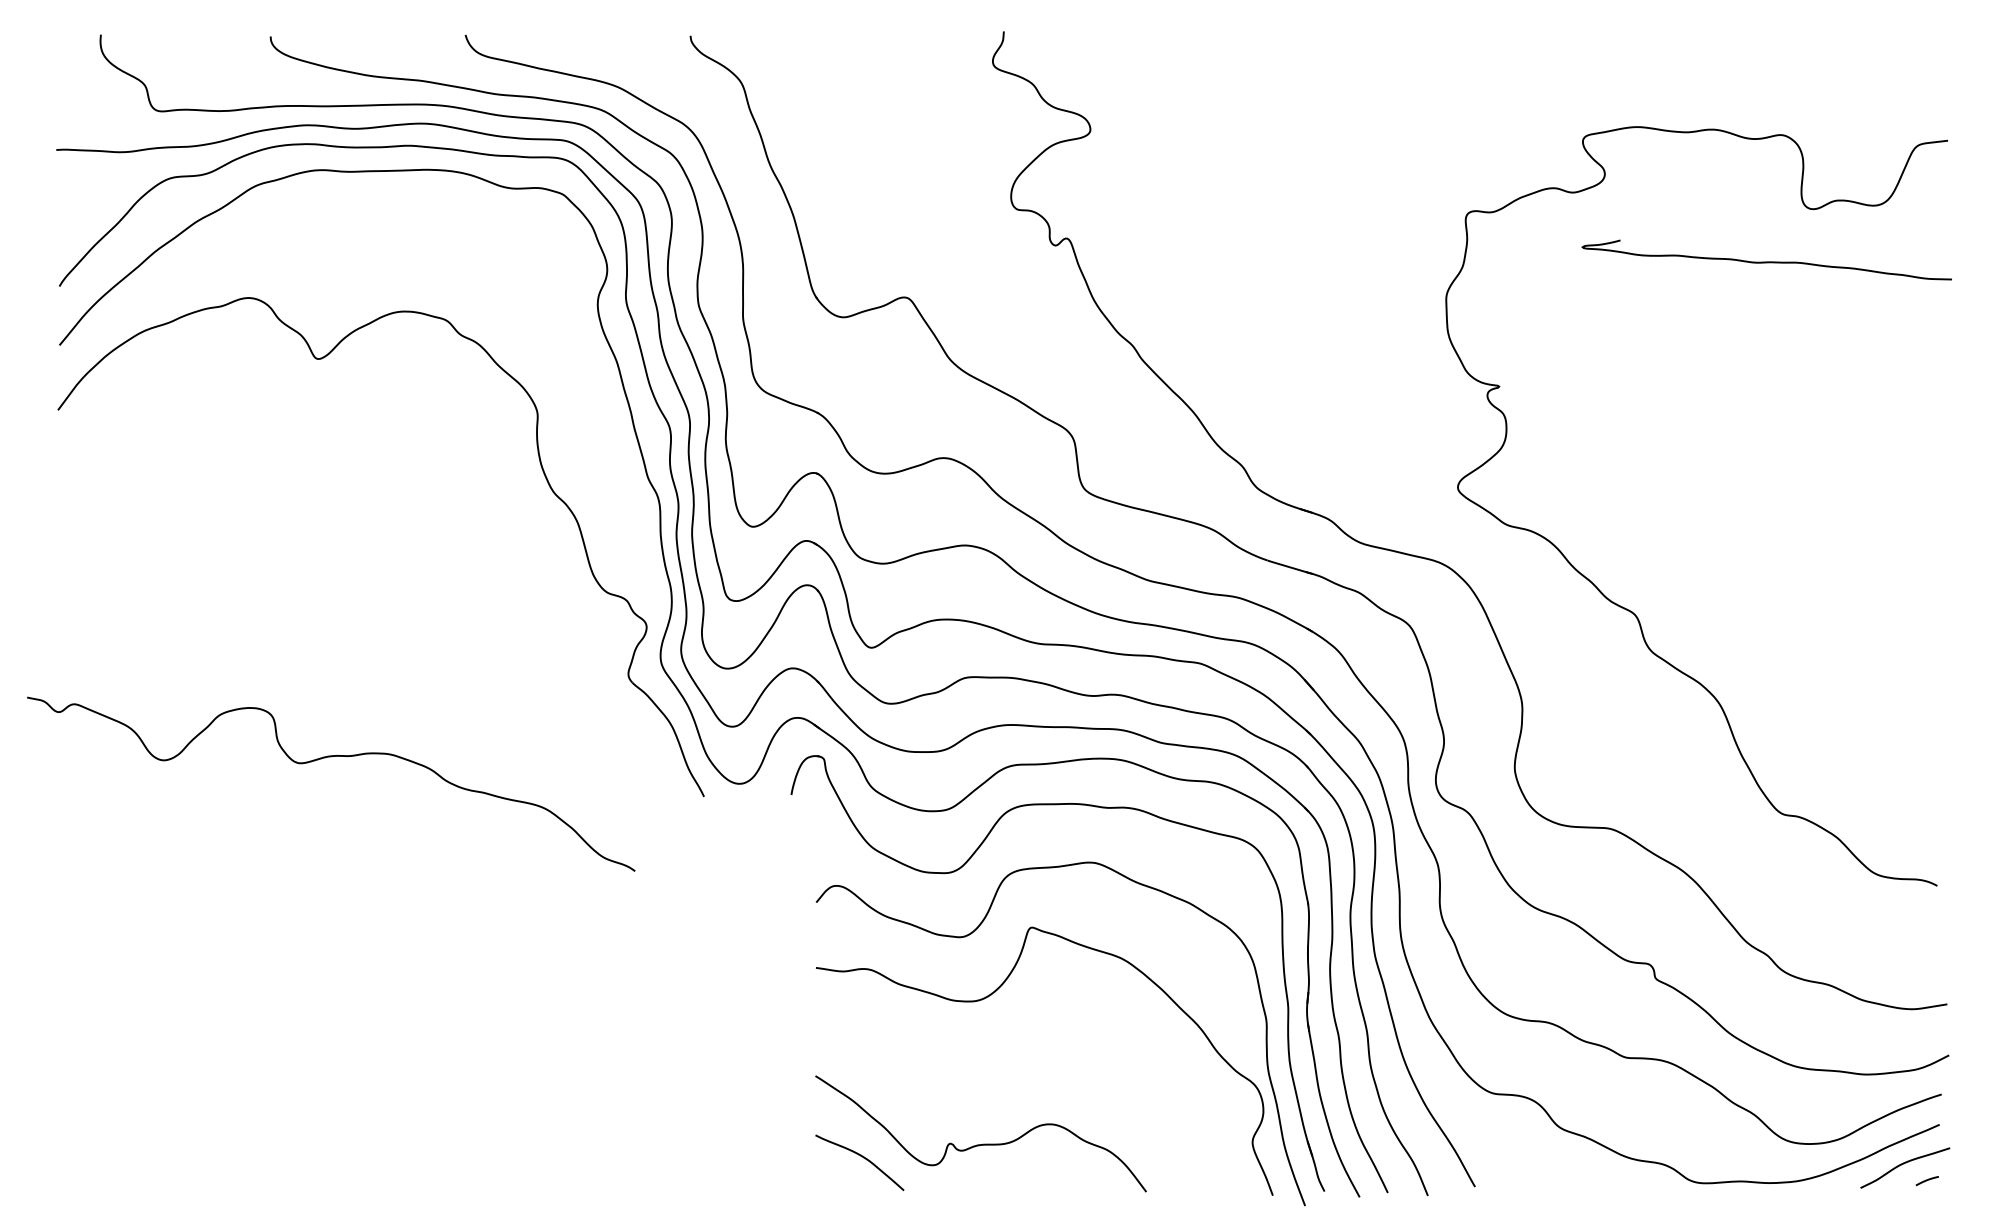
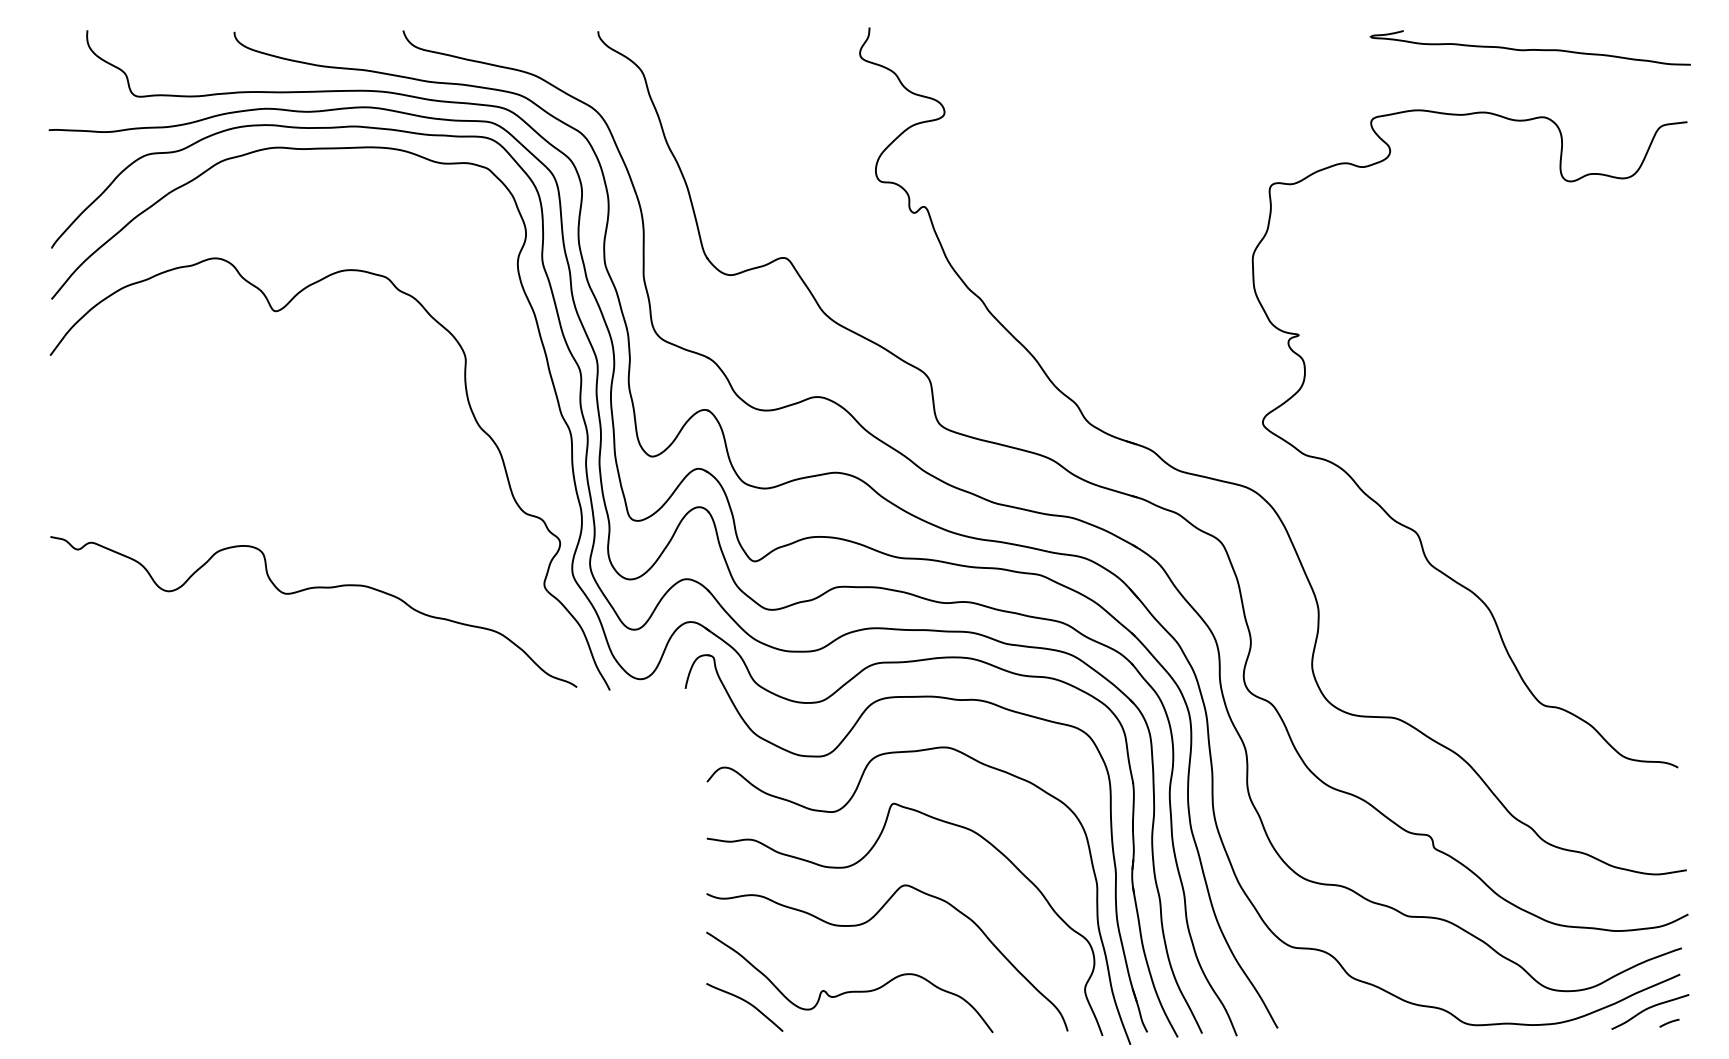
curve: (1766, 261) -> (1530, 49), moved
curve: (325, 758) -> (308, 589), moved
curve: (1000, 1065) -> (866, 923), added

